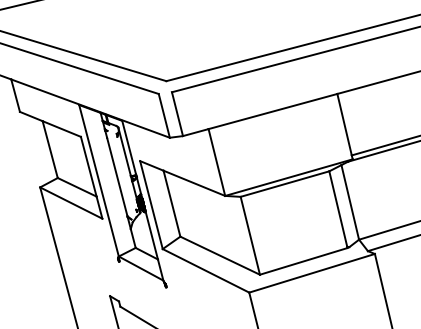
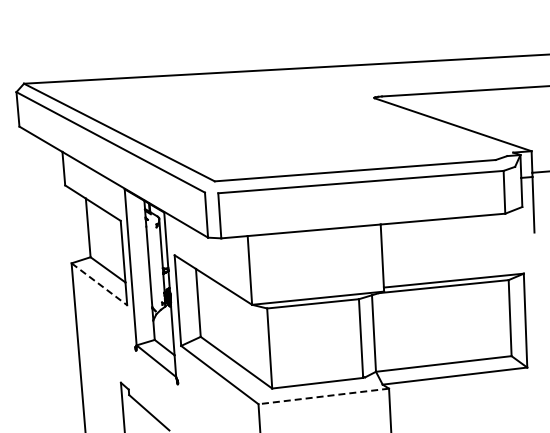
line: (71, 203) -> (99, 284), solid -> dashed
line: (311, 273) -> (323, 396), solid -> dashed

